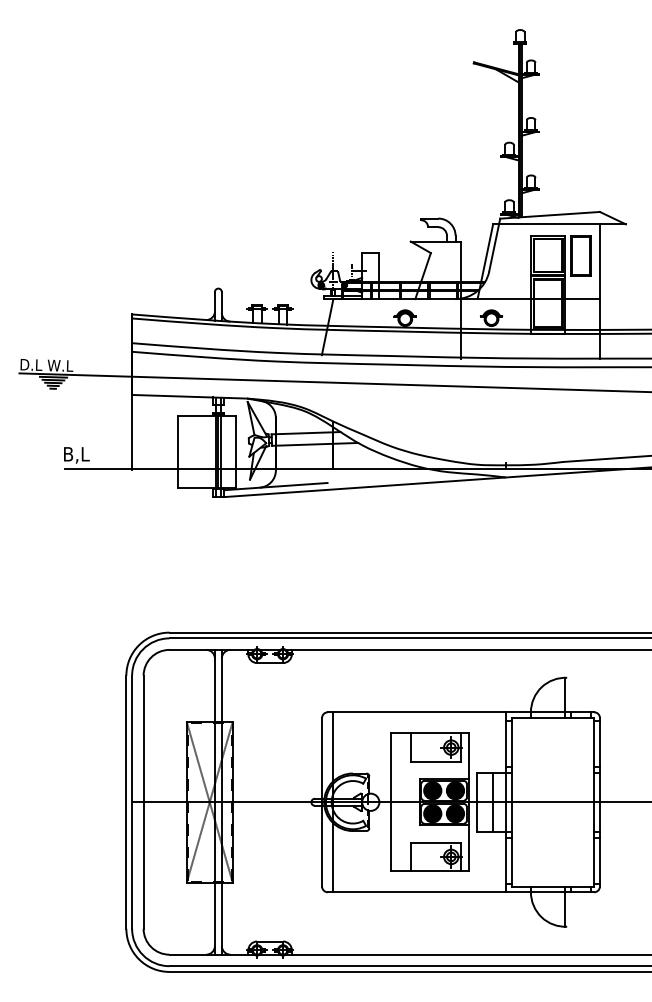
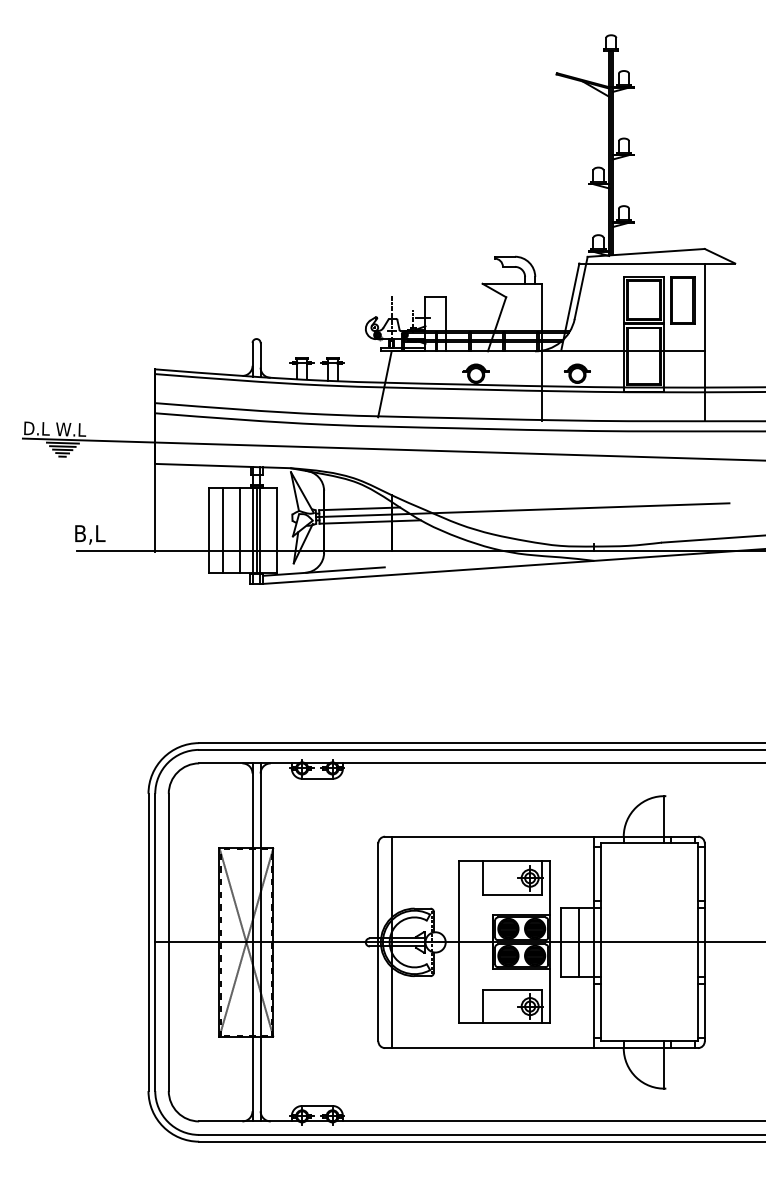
line: (444, 434) -> (522, 510), added
line: (189, 451) -> (222, 530), added
line: (203, 451) -> (239, 530), added

